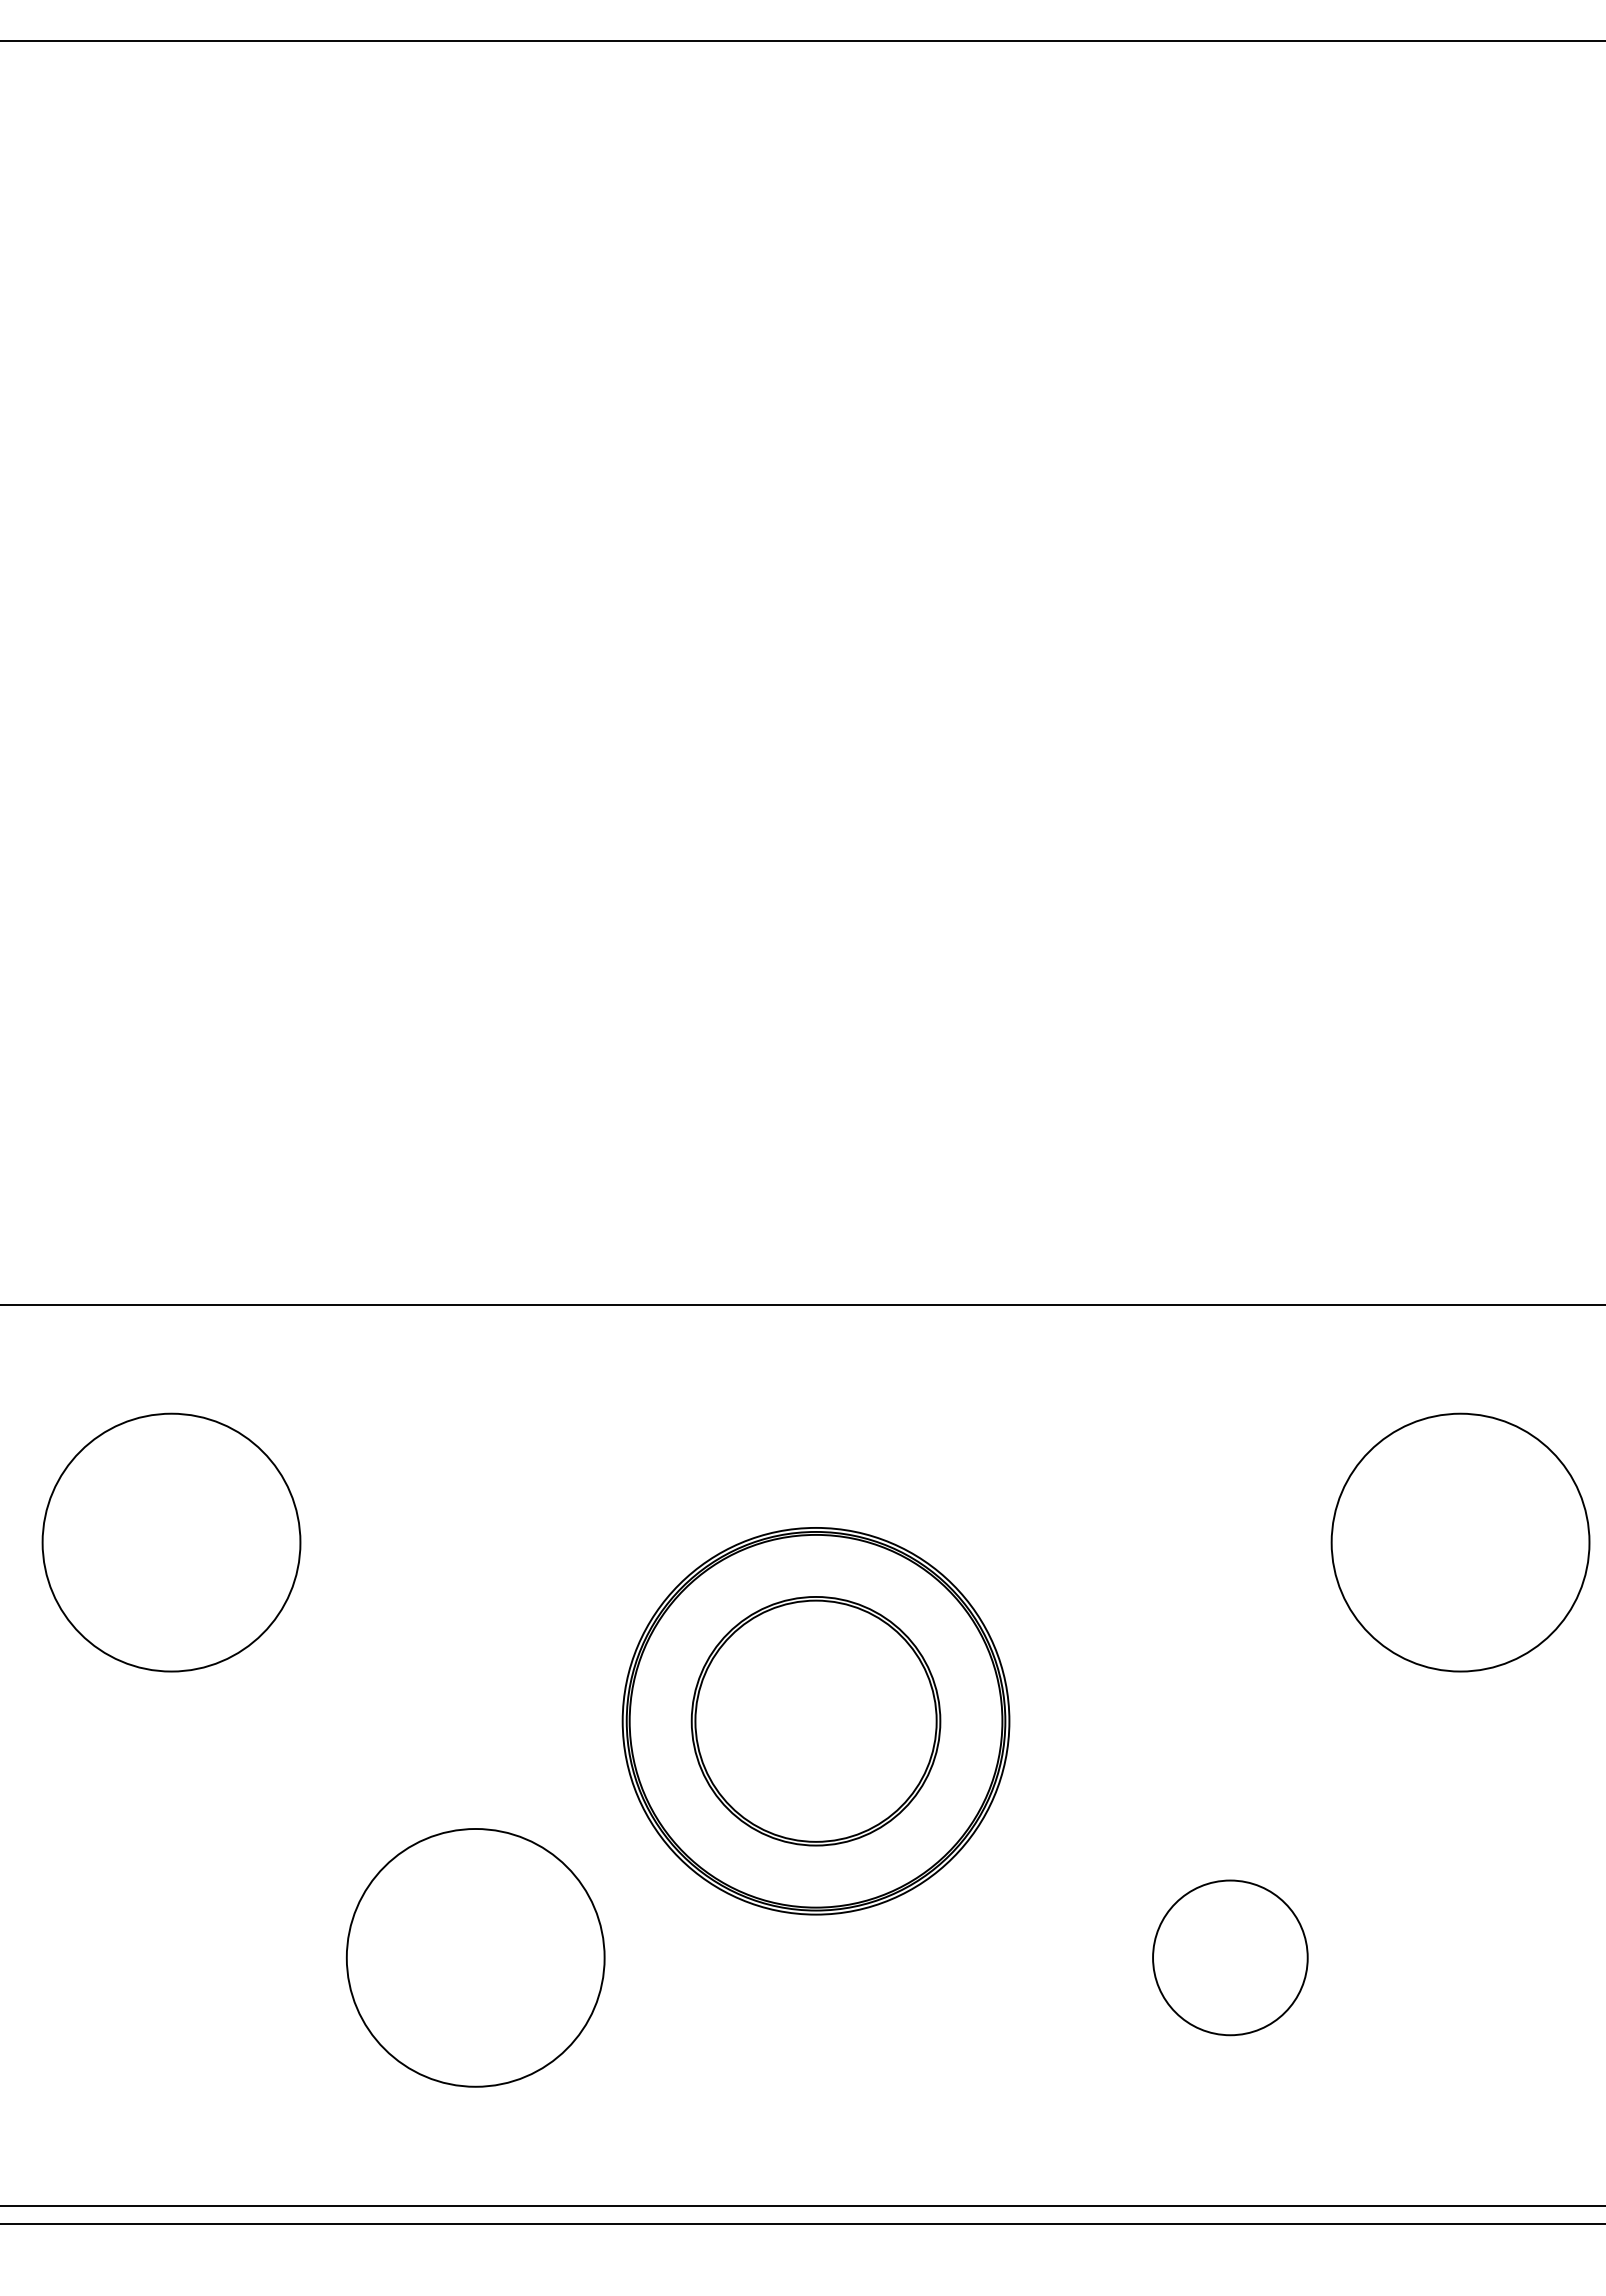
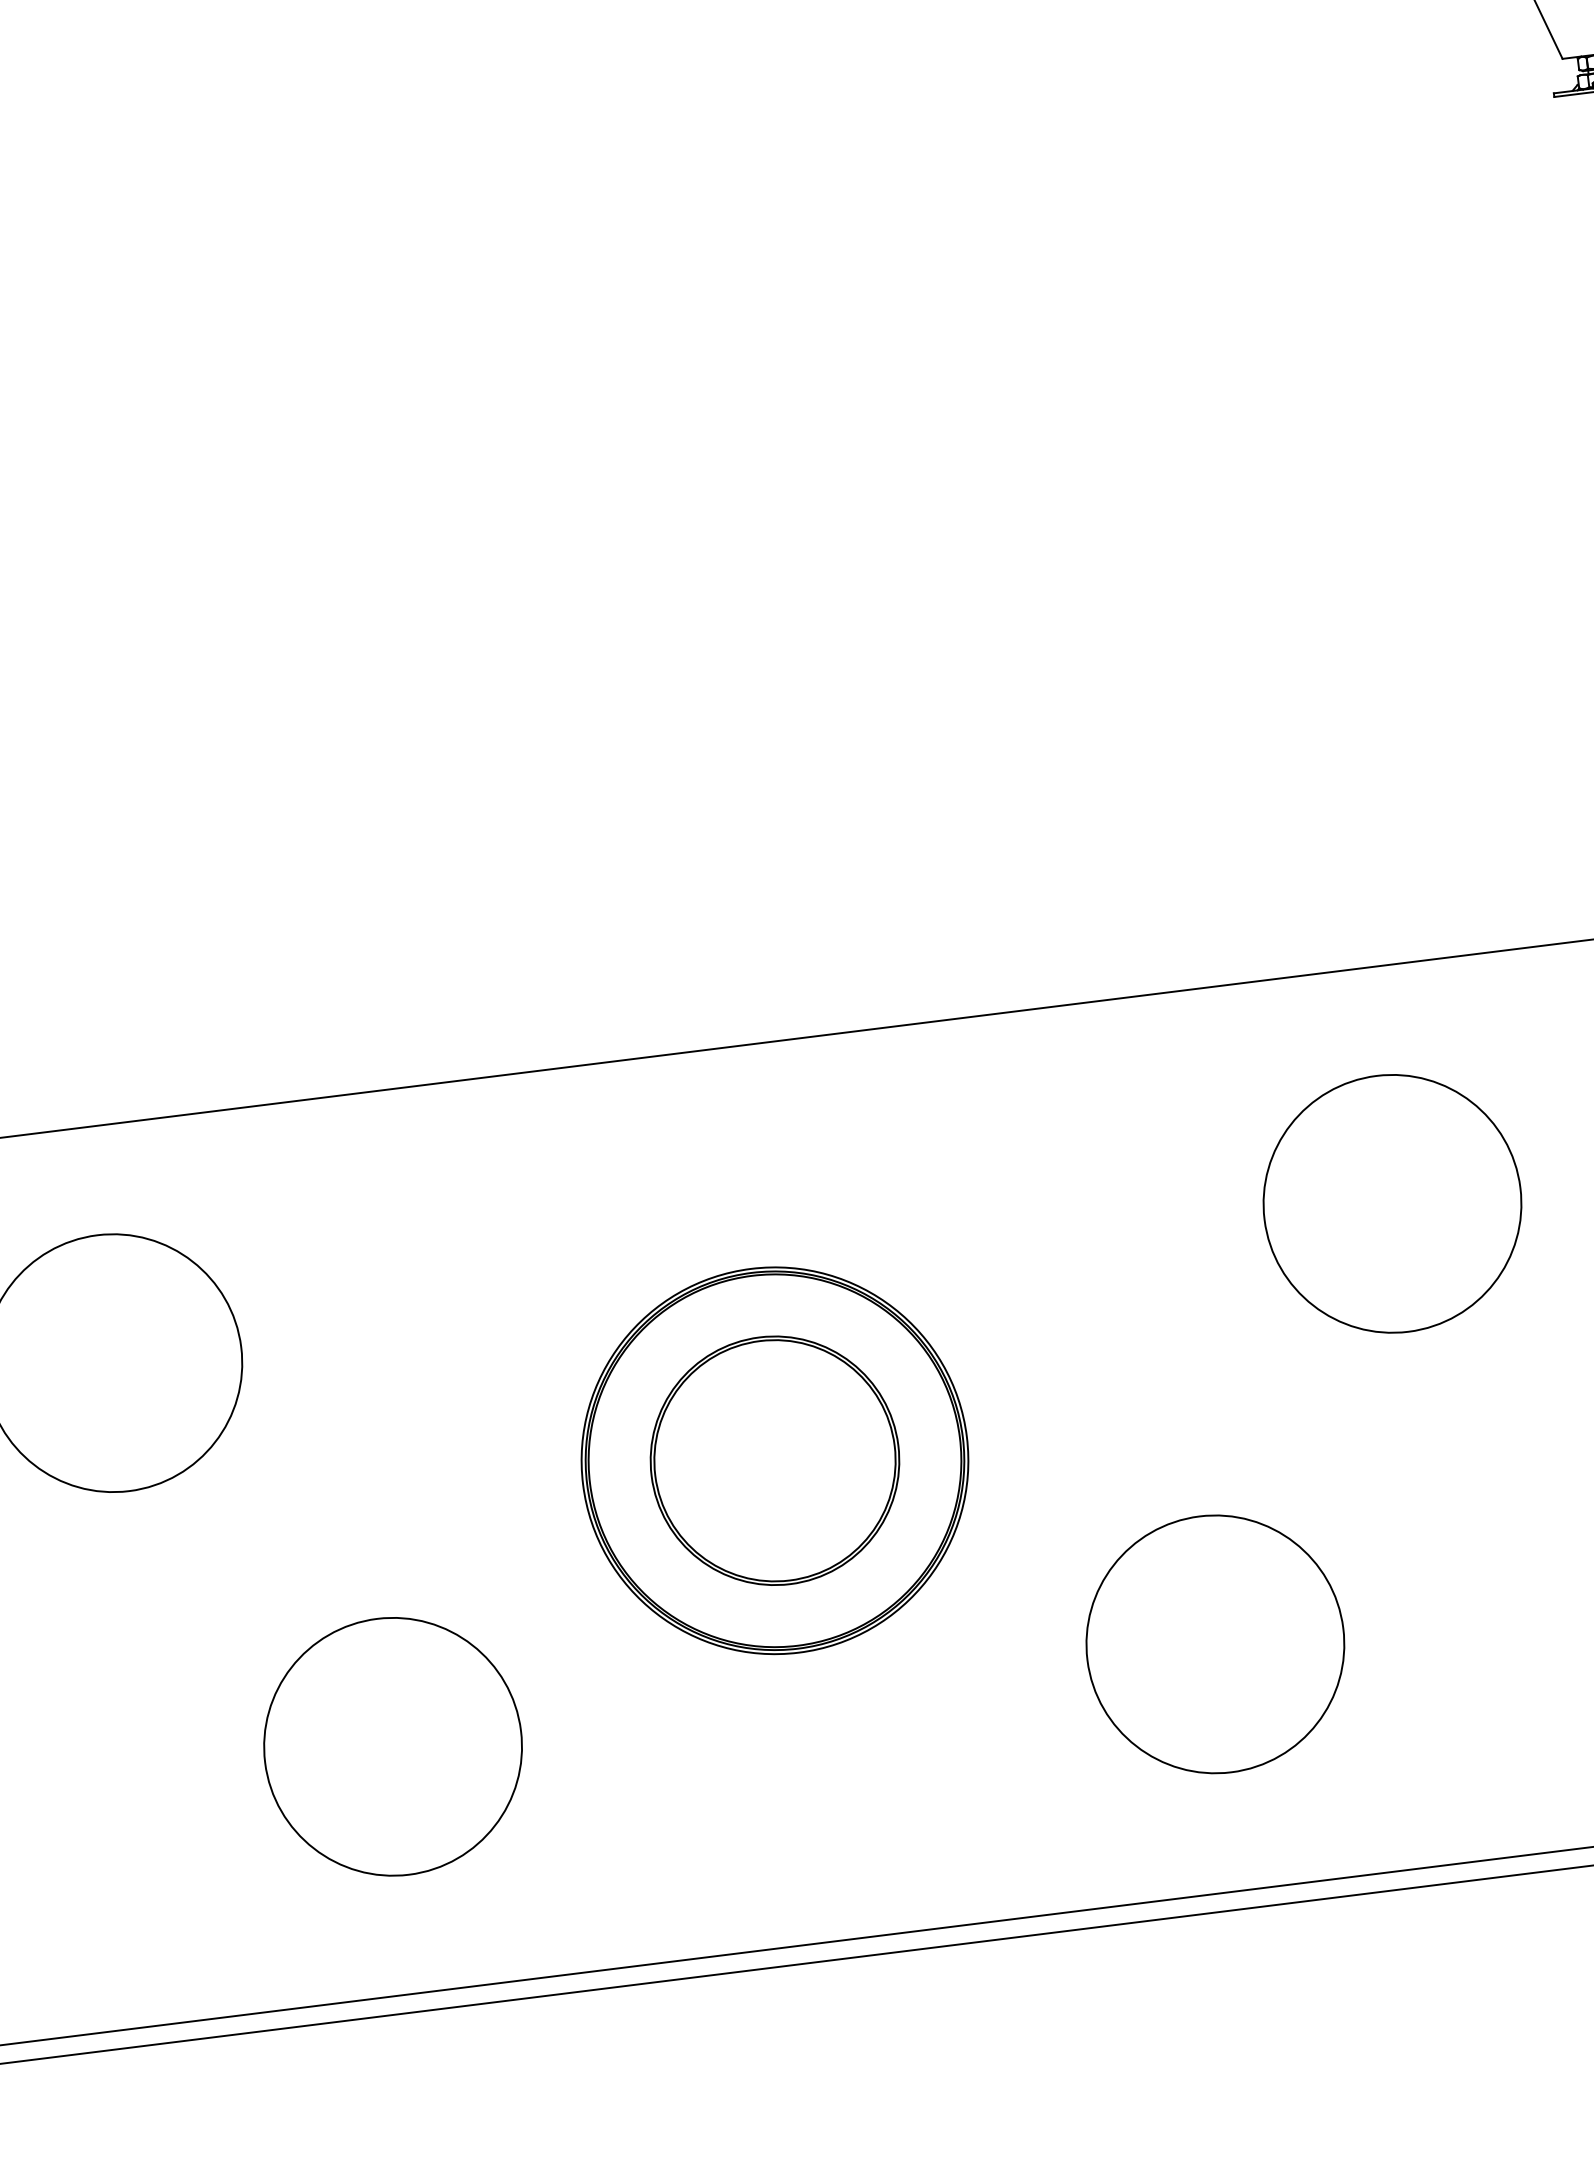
circle: (475, 1957) -> (392, 1746), moved
circle: (1230, 1957) -> (1215, 1643), size x1.67

